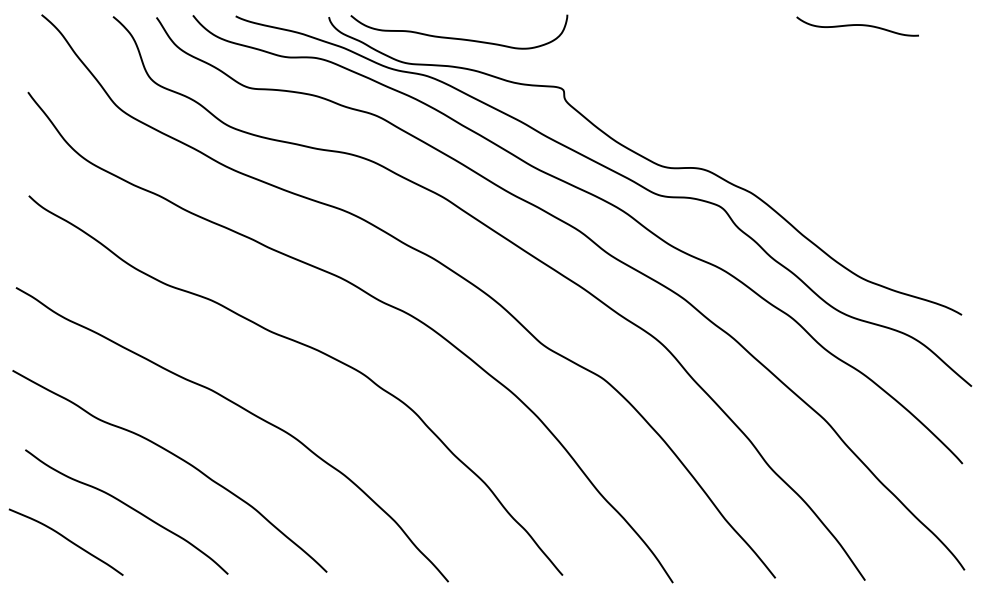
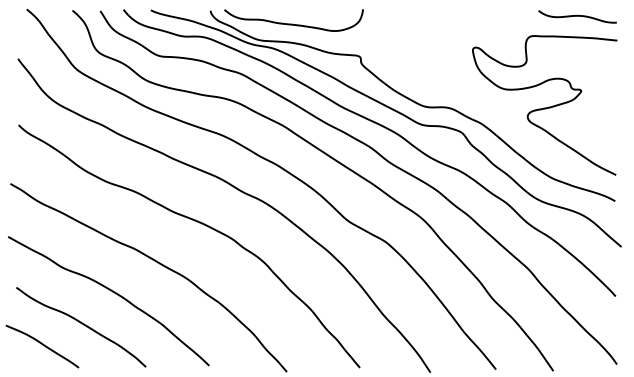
curve: (857, 26) -> (577, 16), moved
curve: (851, 168) -> (544, 107), added

